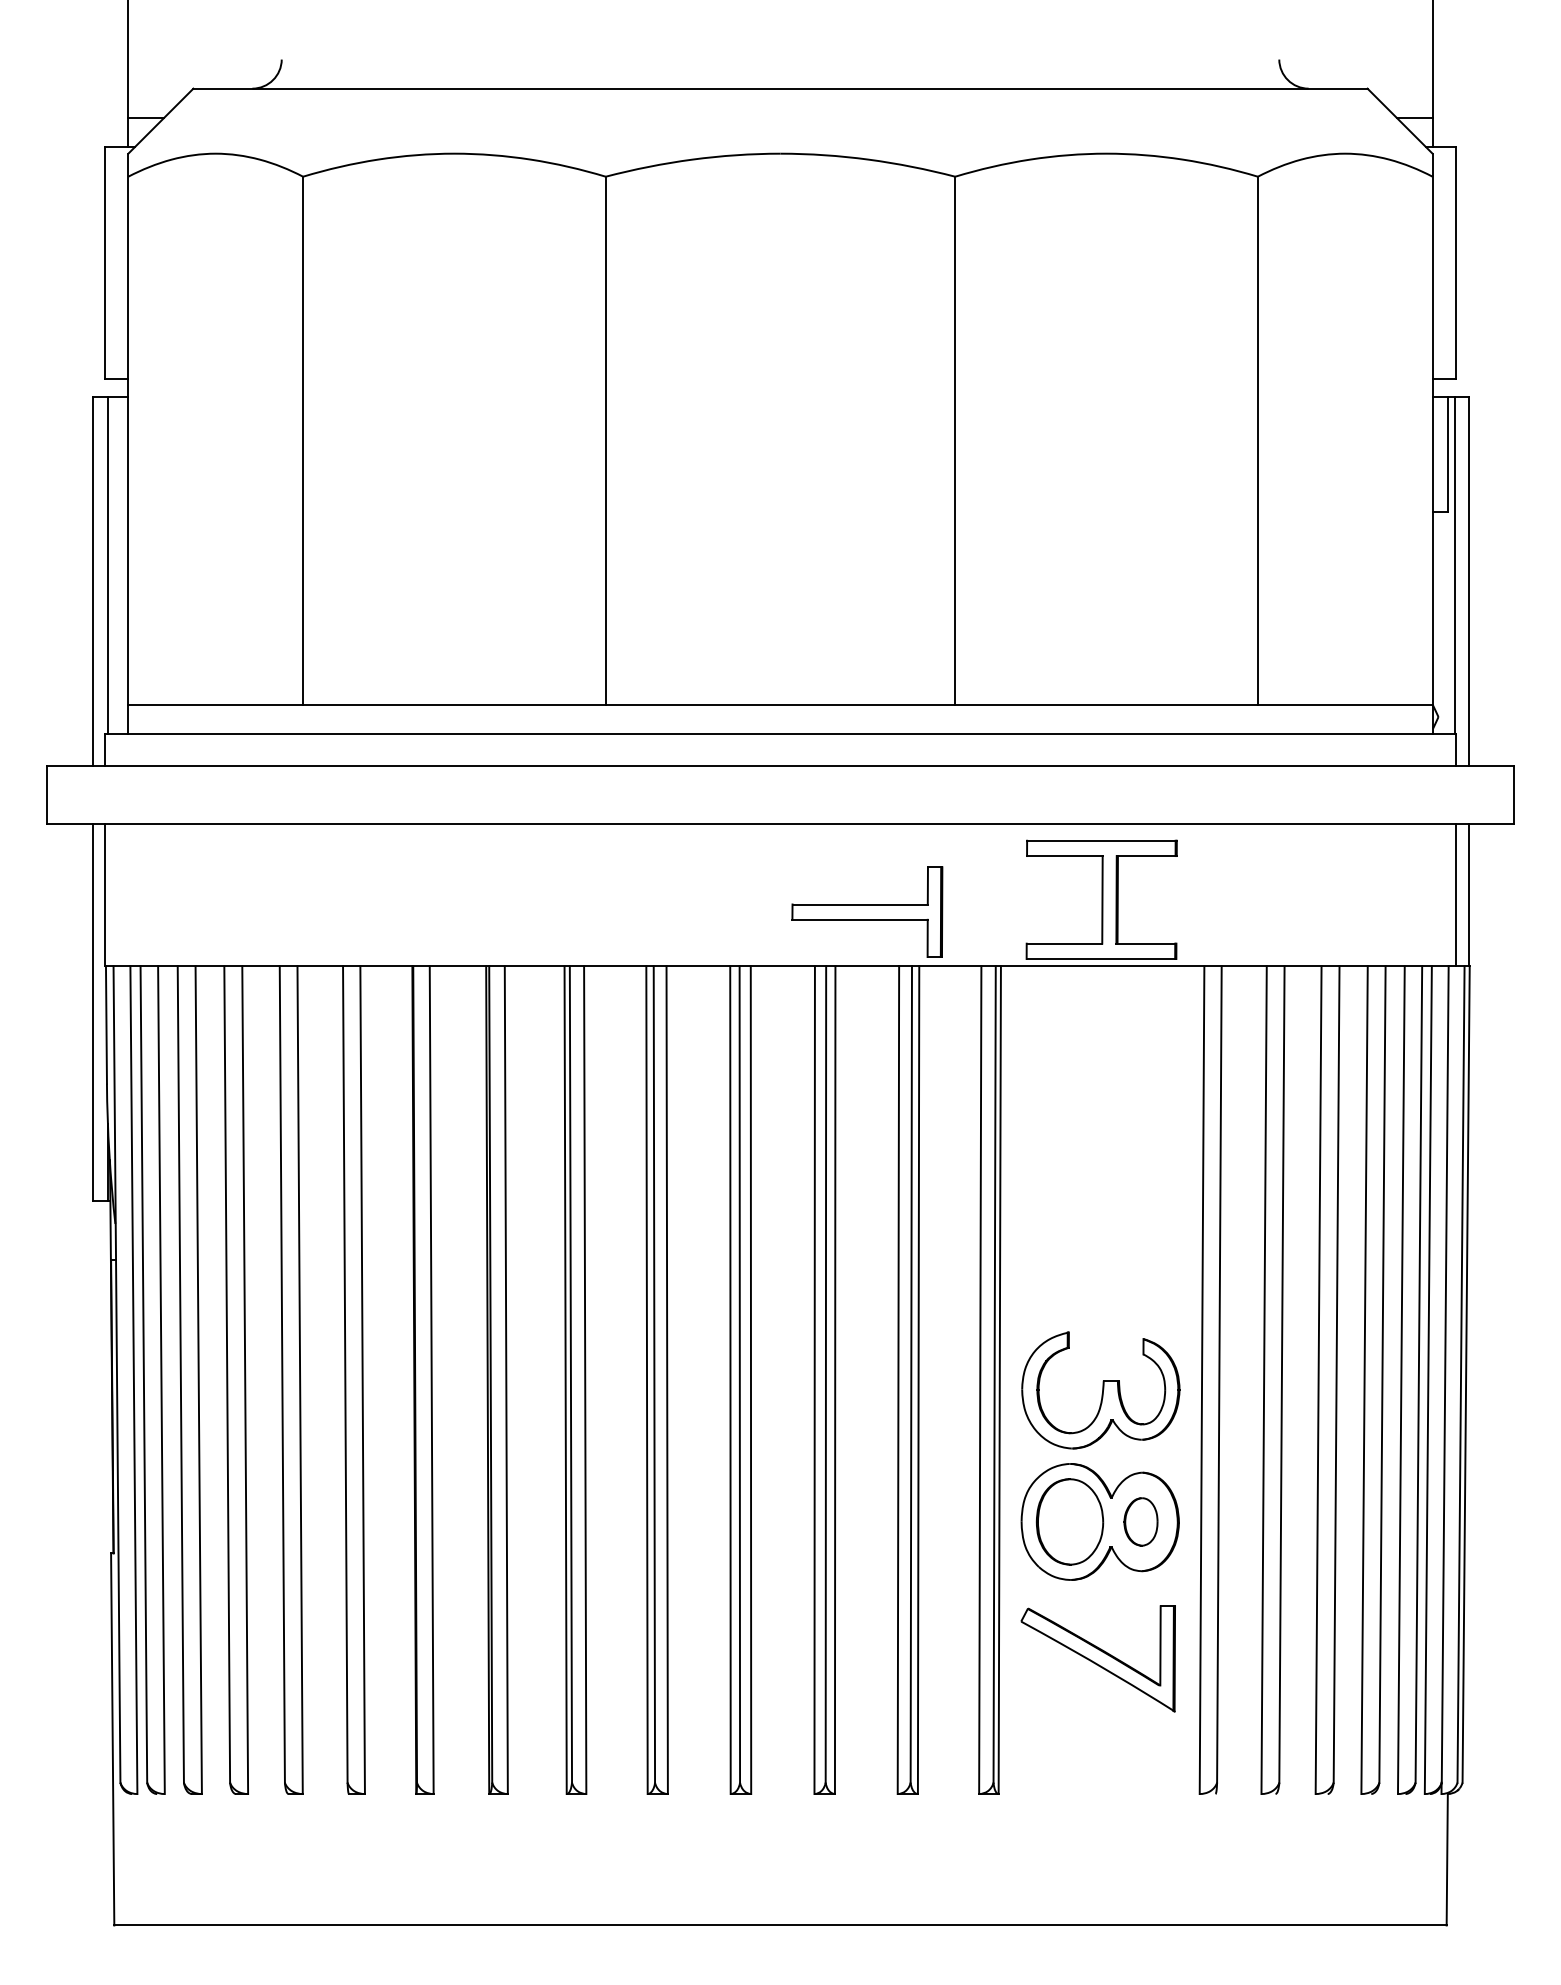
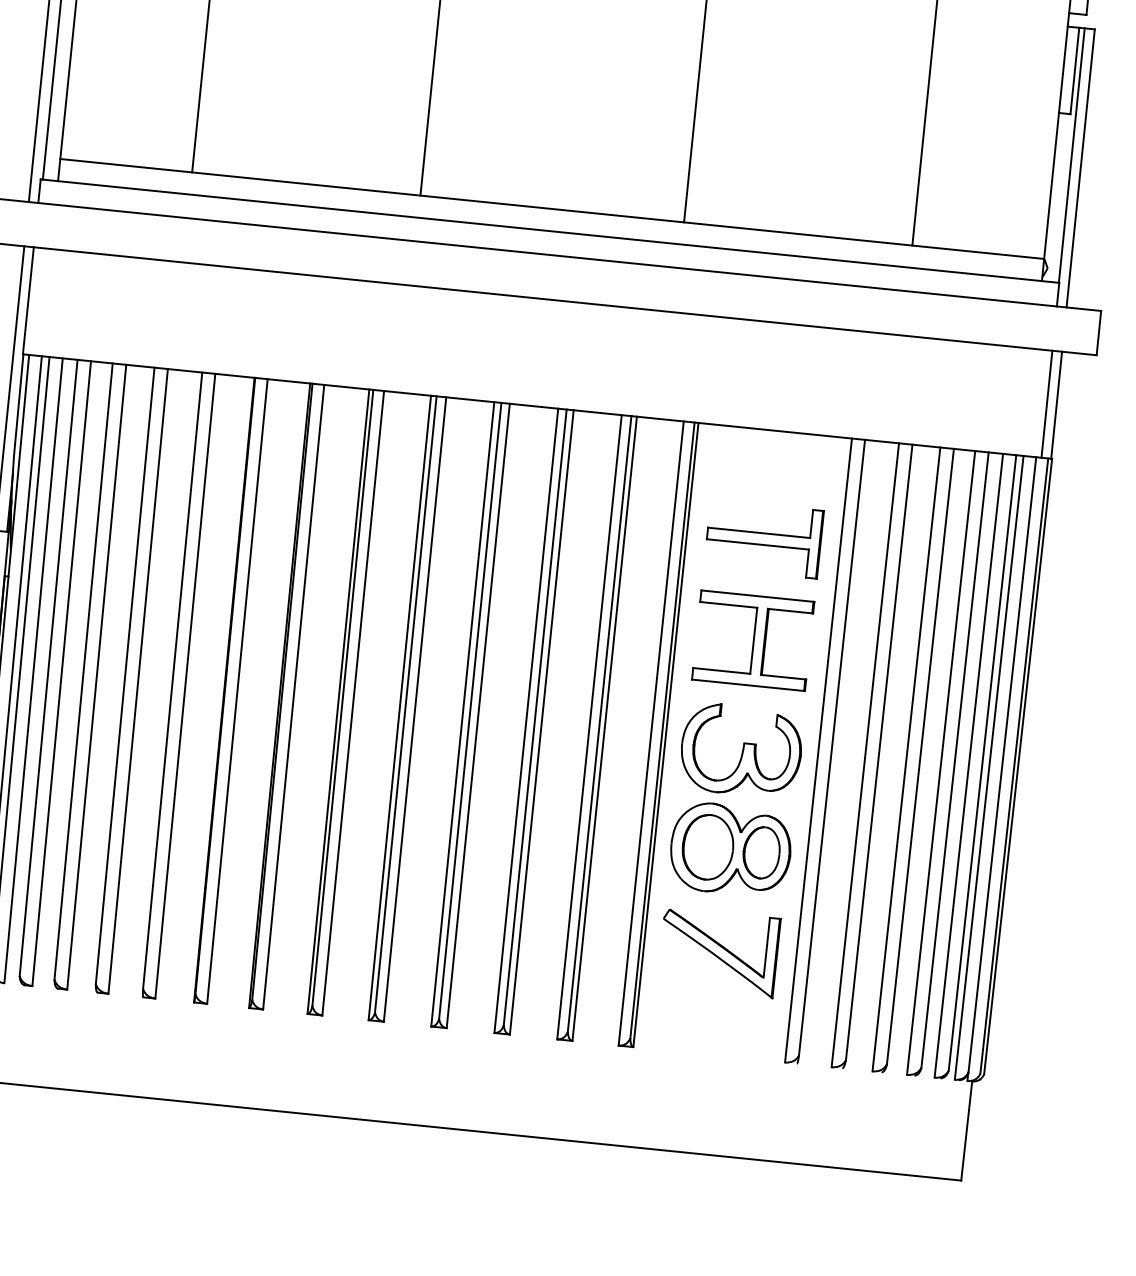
part: (1101, 899) -> (753, 640), moved
part: (867, 911) -> (764, 538), moved
part: (1140, 1521) -> (761, 852), size x1.43

